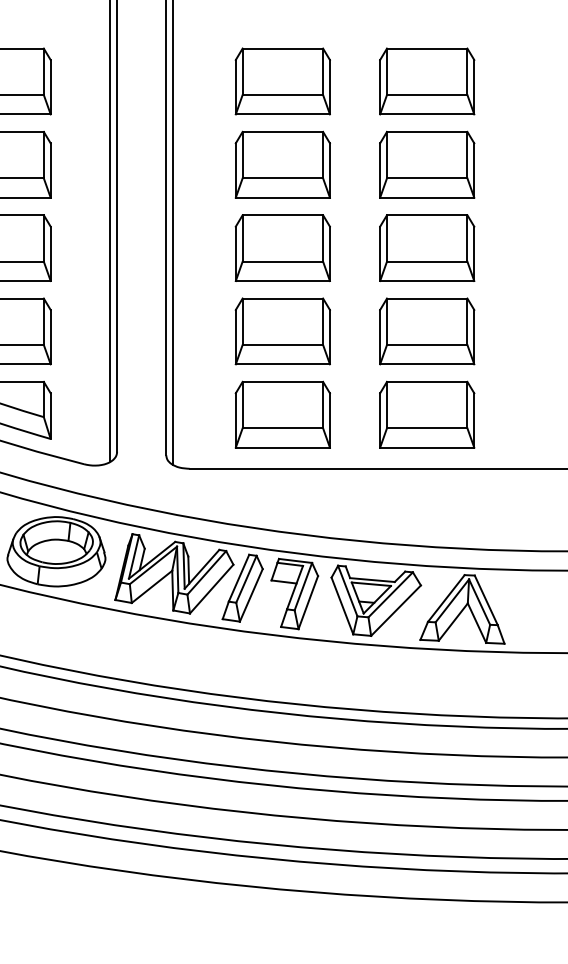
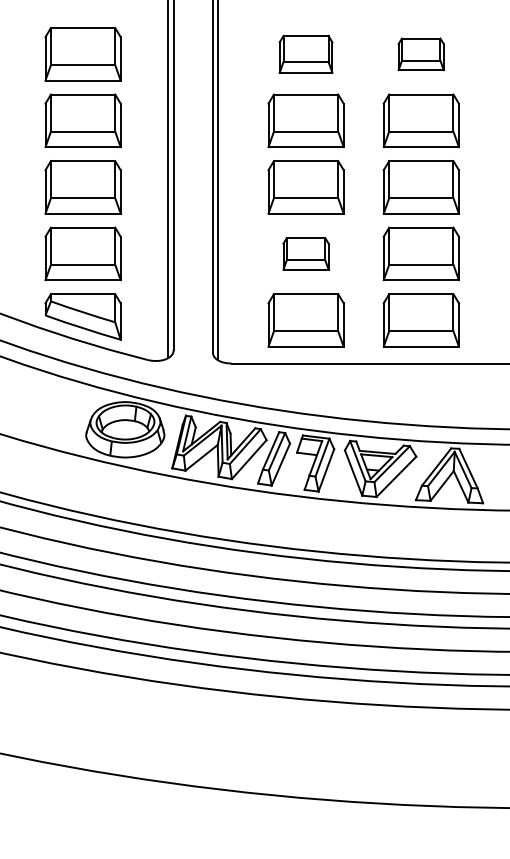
part: (282, 81) -> (305, 54), size x0.7
part: (426, 81) -> (420, 54), size x0.6
part: (282, 330) -> (305, 253), size x0.6

